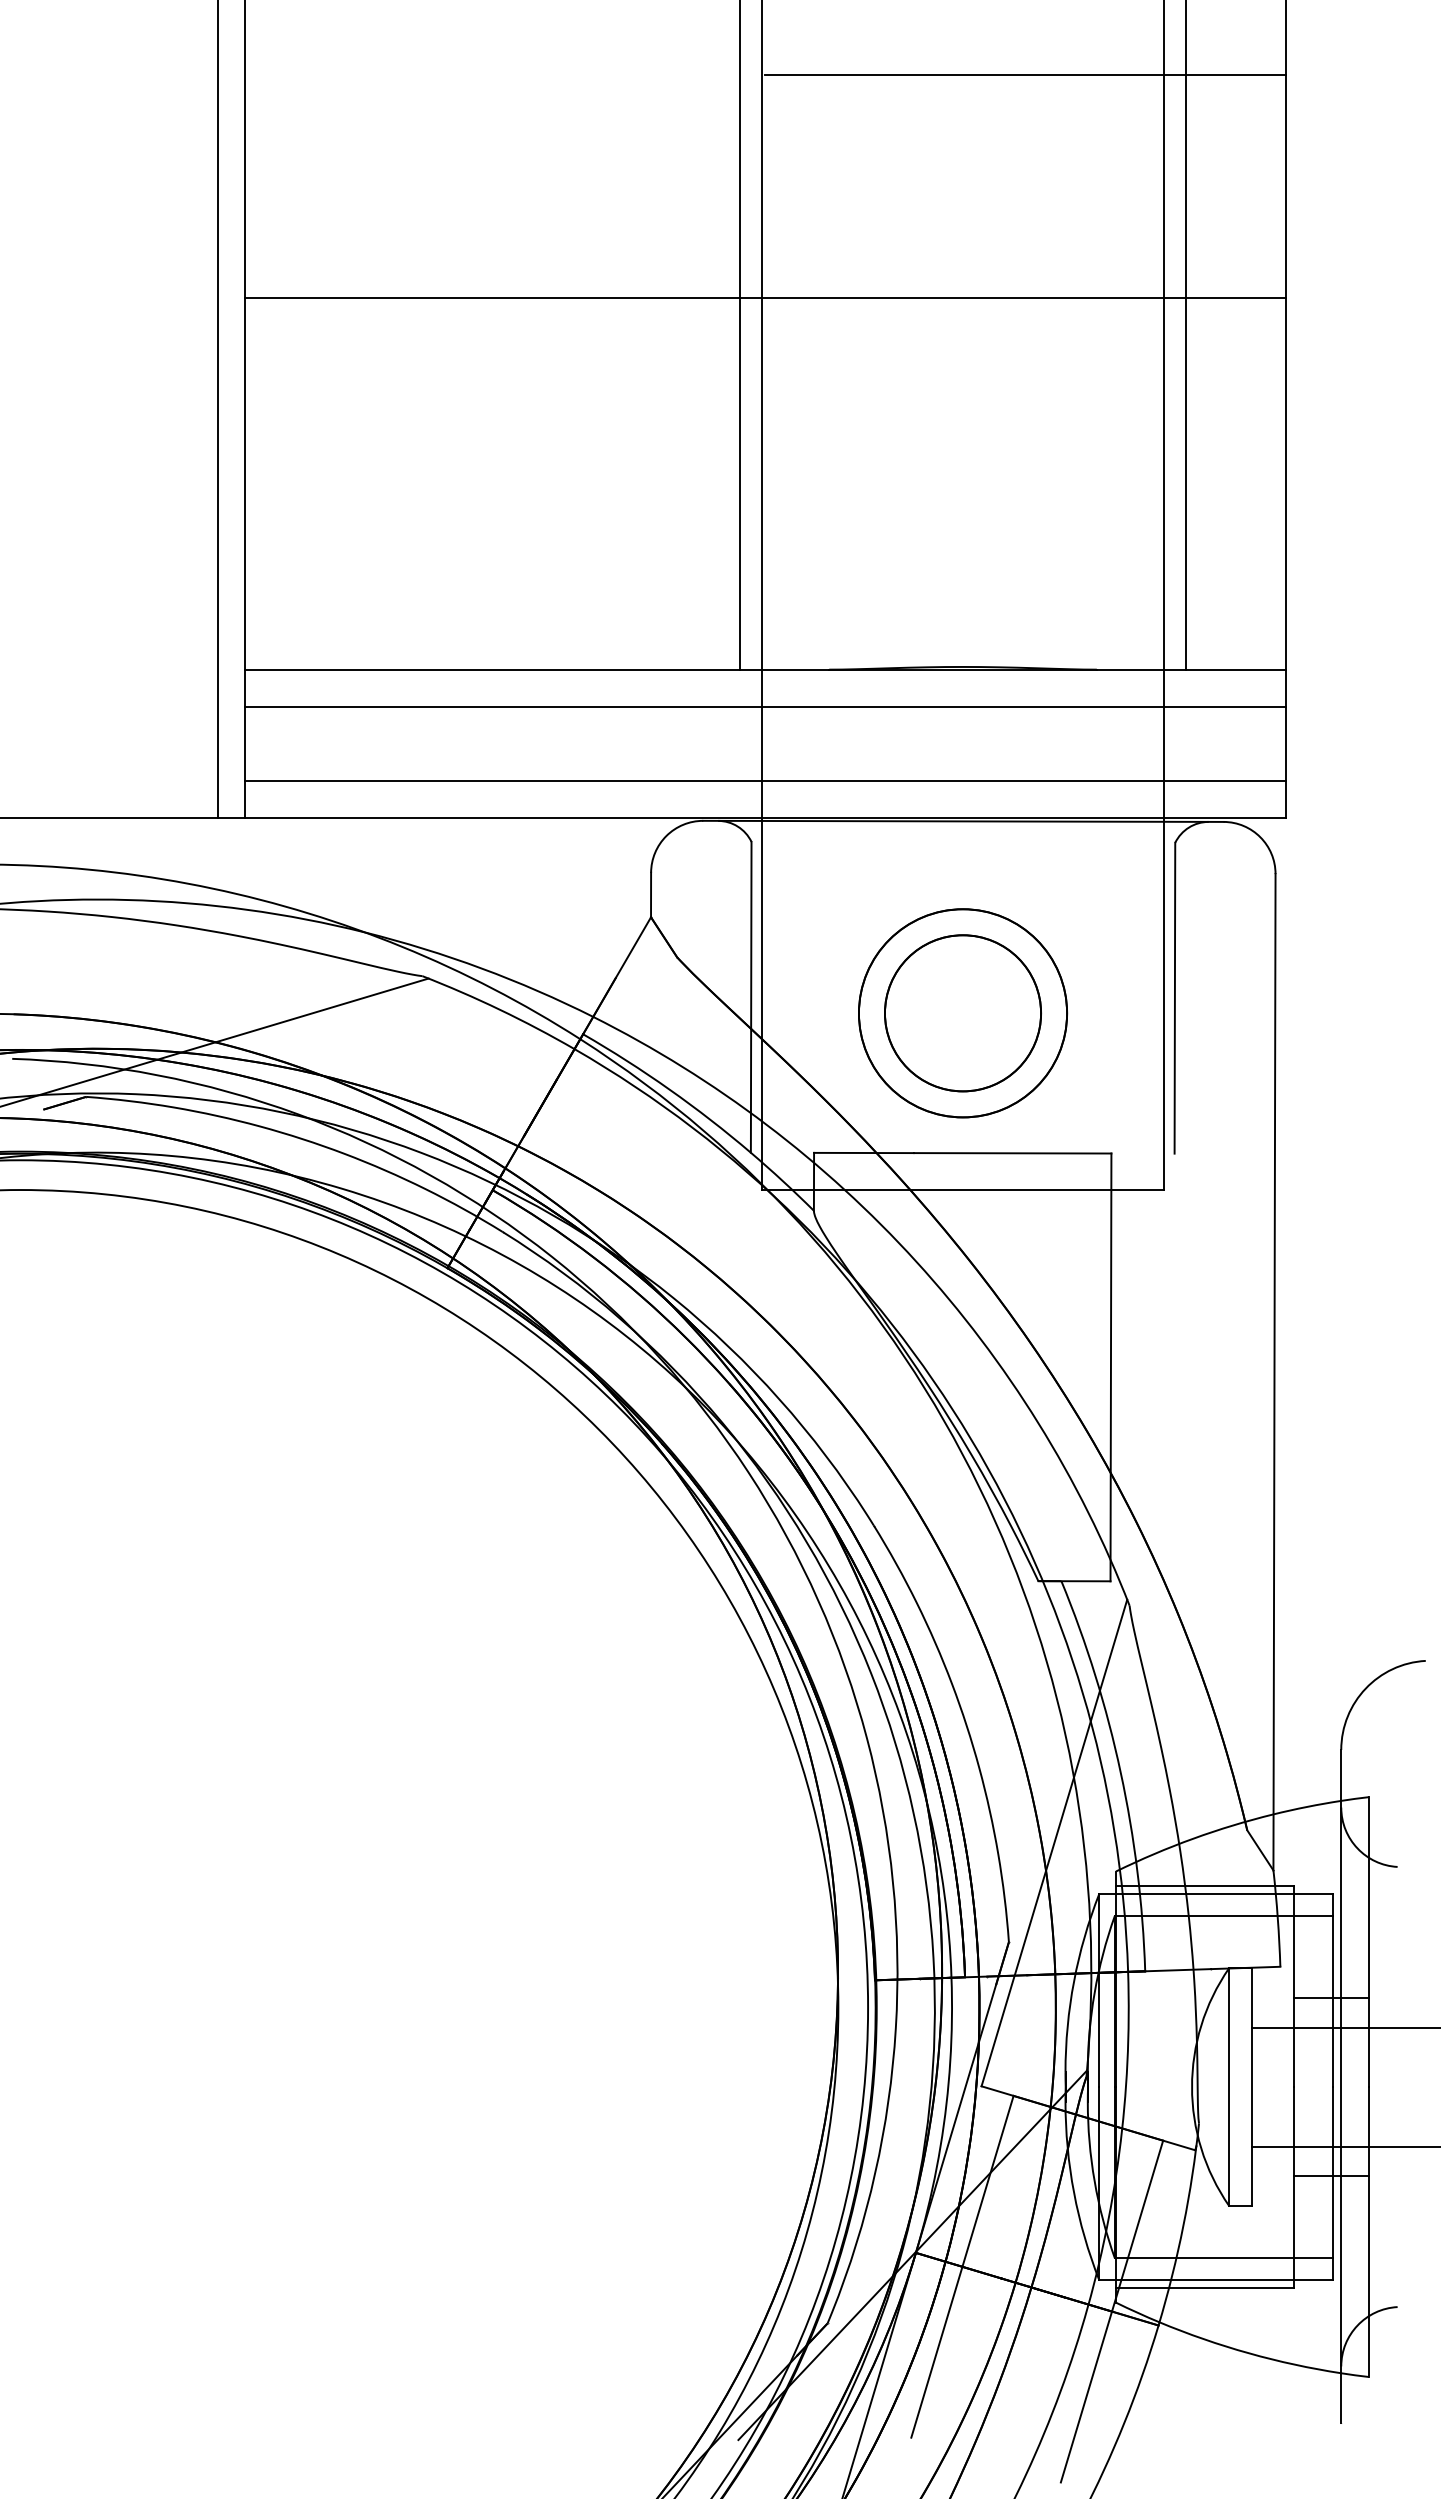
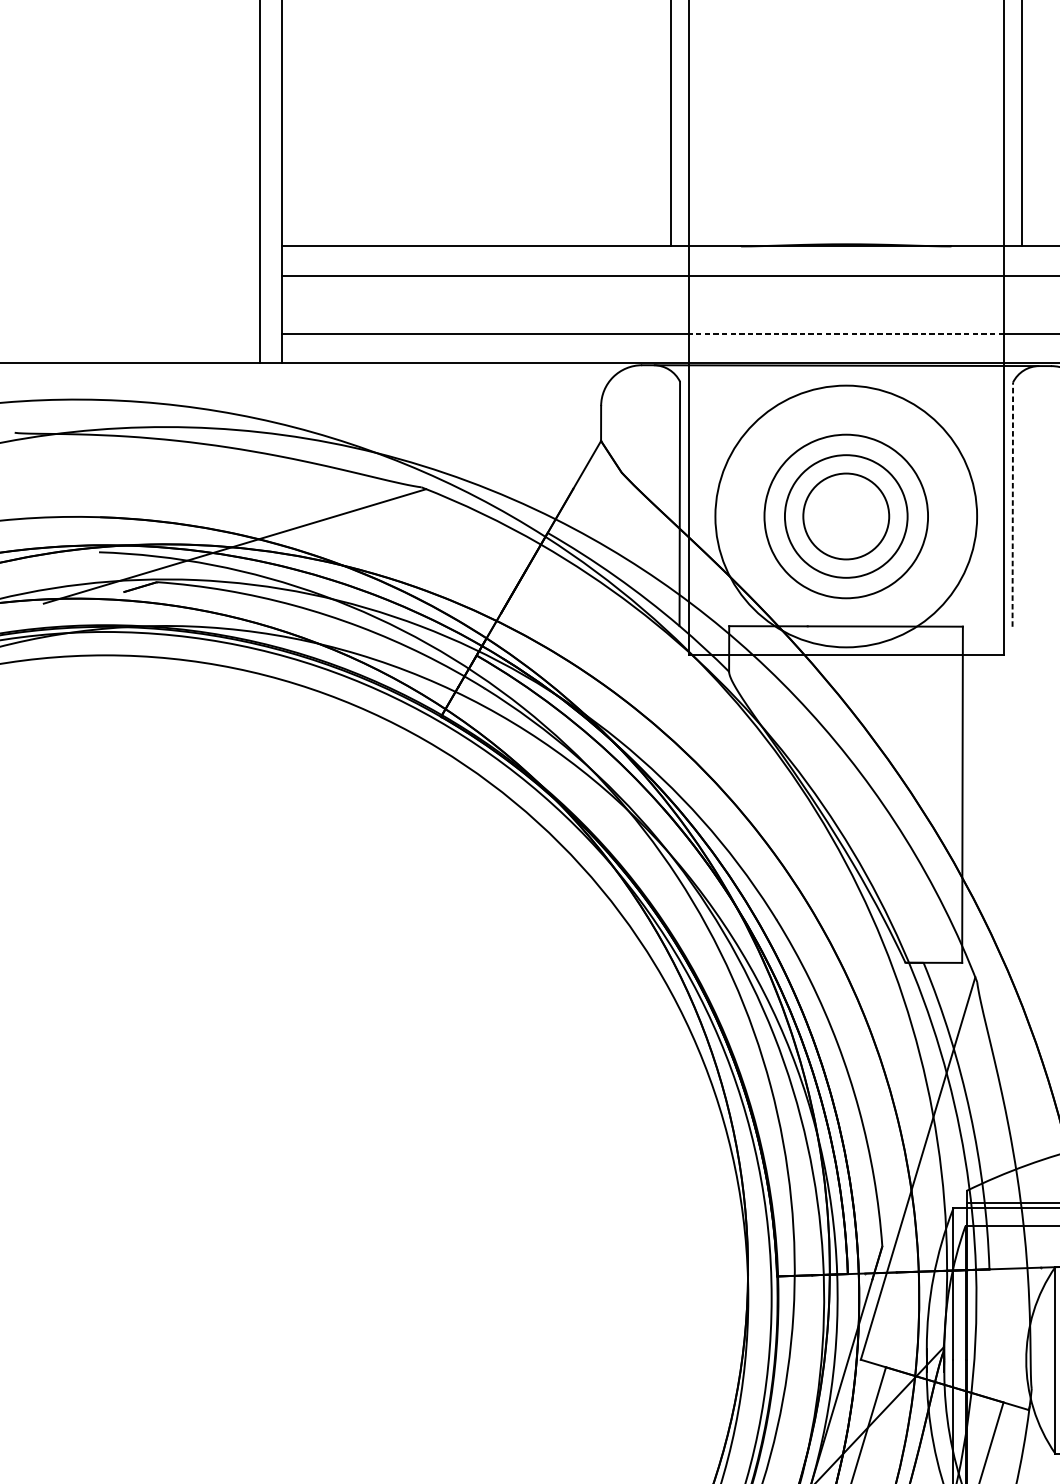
line: (963, 781) -> (846, 334), solid -> dashed
line: (1174, 997) -> (1012, 504), solid -> dashed
circle: (962, 1013) -> (845, 516), size x0.7
circle: (962, 1013) -> (845, 516), size x1.6

